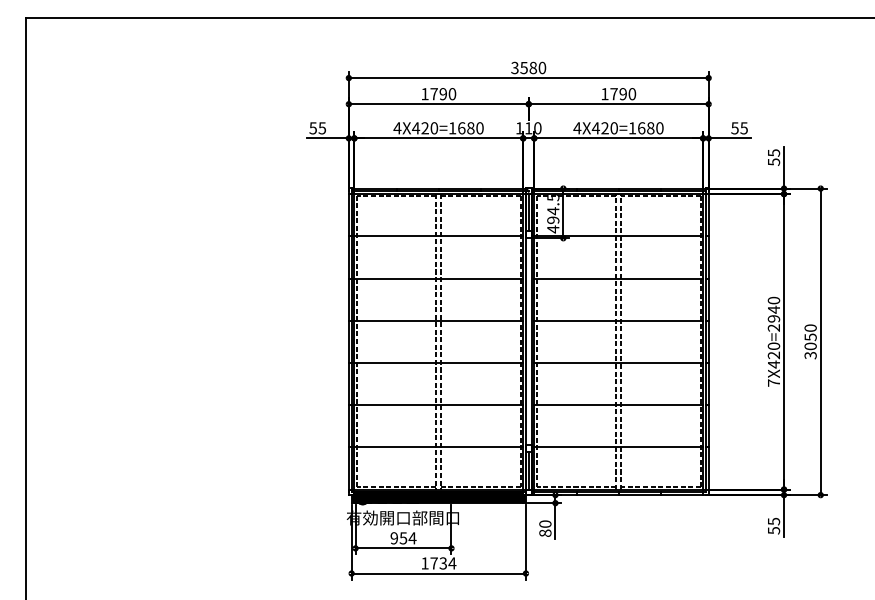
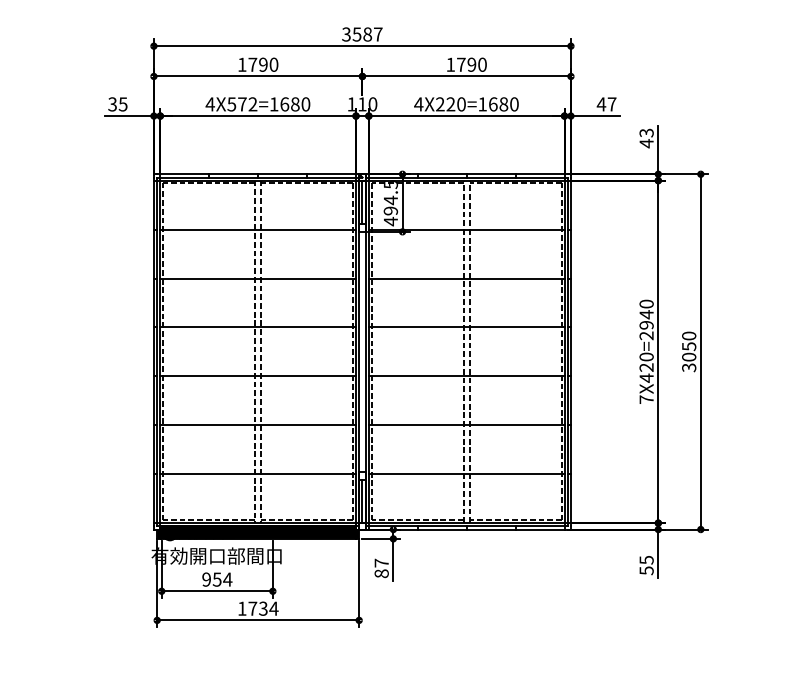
text: (542, 67) -> (378, 33), 3580 -> 3587
text: (312, 127) -> (111, 103), 55 -> 35
text: (424, 128) -> (241, 104), 4X420=1680 -> 4X572=1680
text: (595, 128) -> (439, 104), 4X420=1680 -> 4X220=1680
text: (738, 128) -> (605, 104), 55 -> 47
text: (773, 157) -> (646, 138), 55 -> 43
text: (545, 523) -> (381, 562), 80 -> 87

